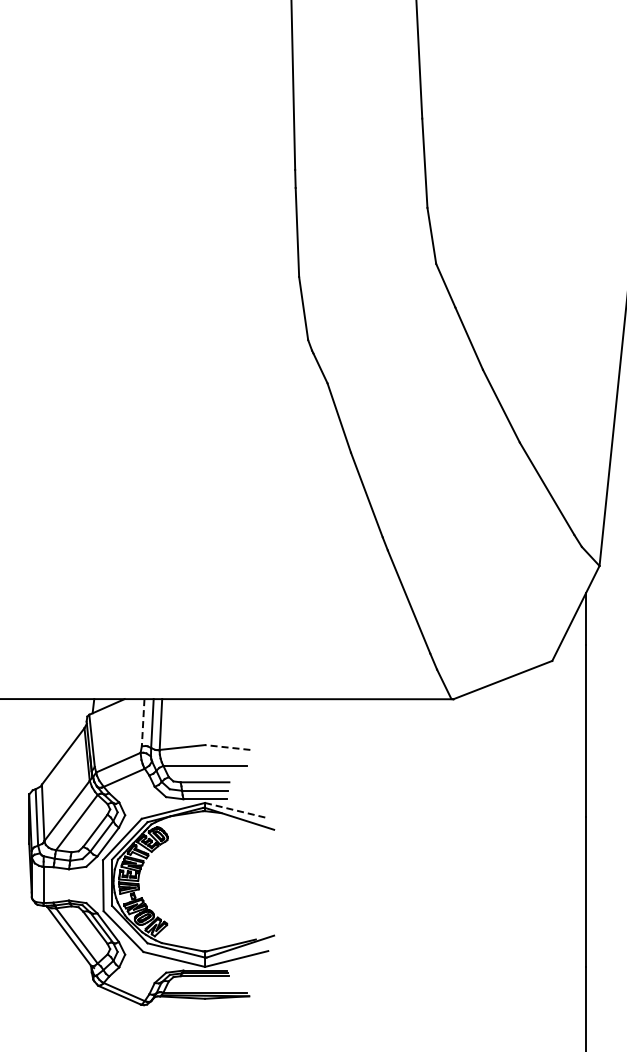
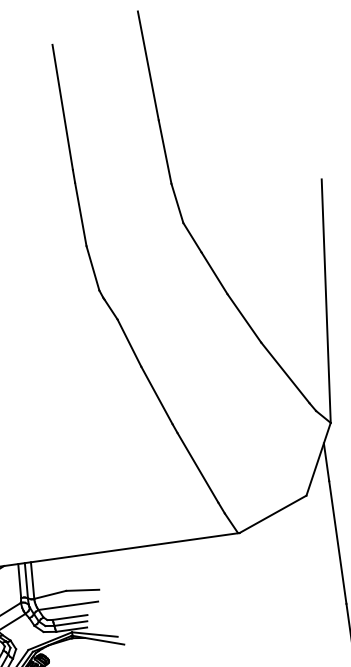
line: (143, 722) -> (19, 580), dashed -> solid
line: (227, 747) -> (82, 590), dashed -> solid
line: (235, 810) -> (94, 634), dashed -> solid

